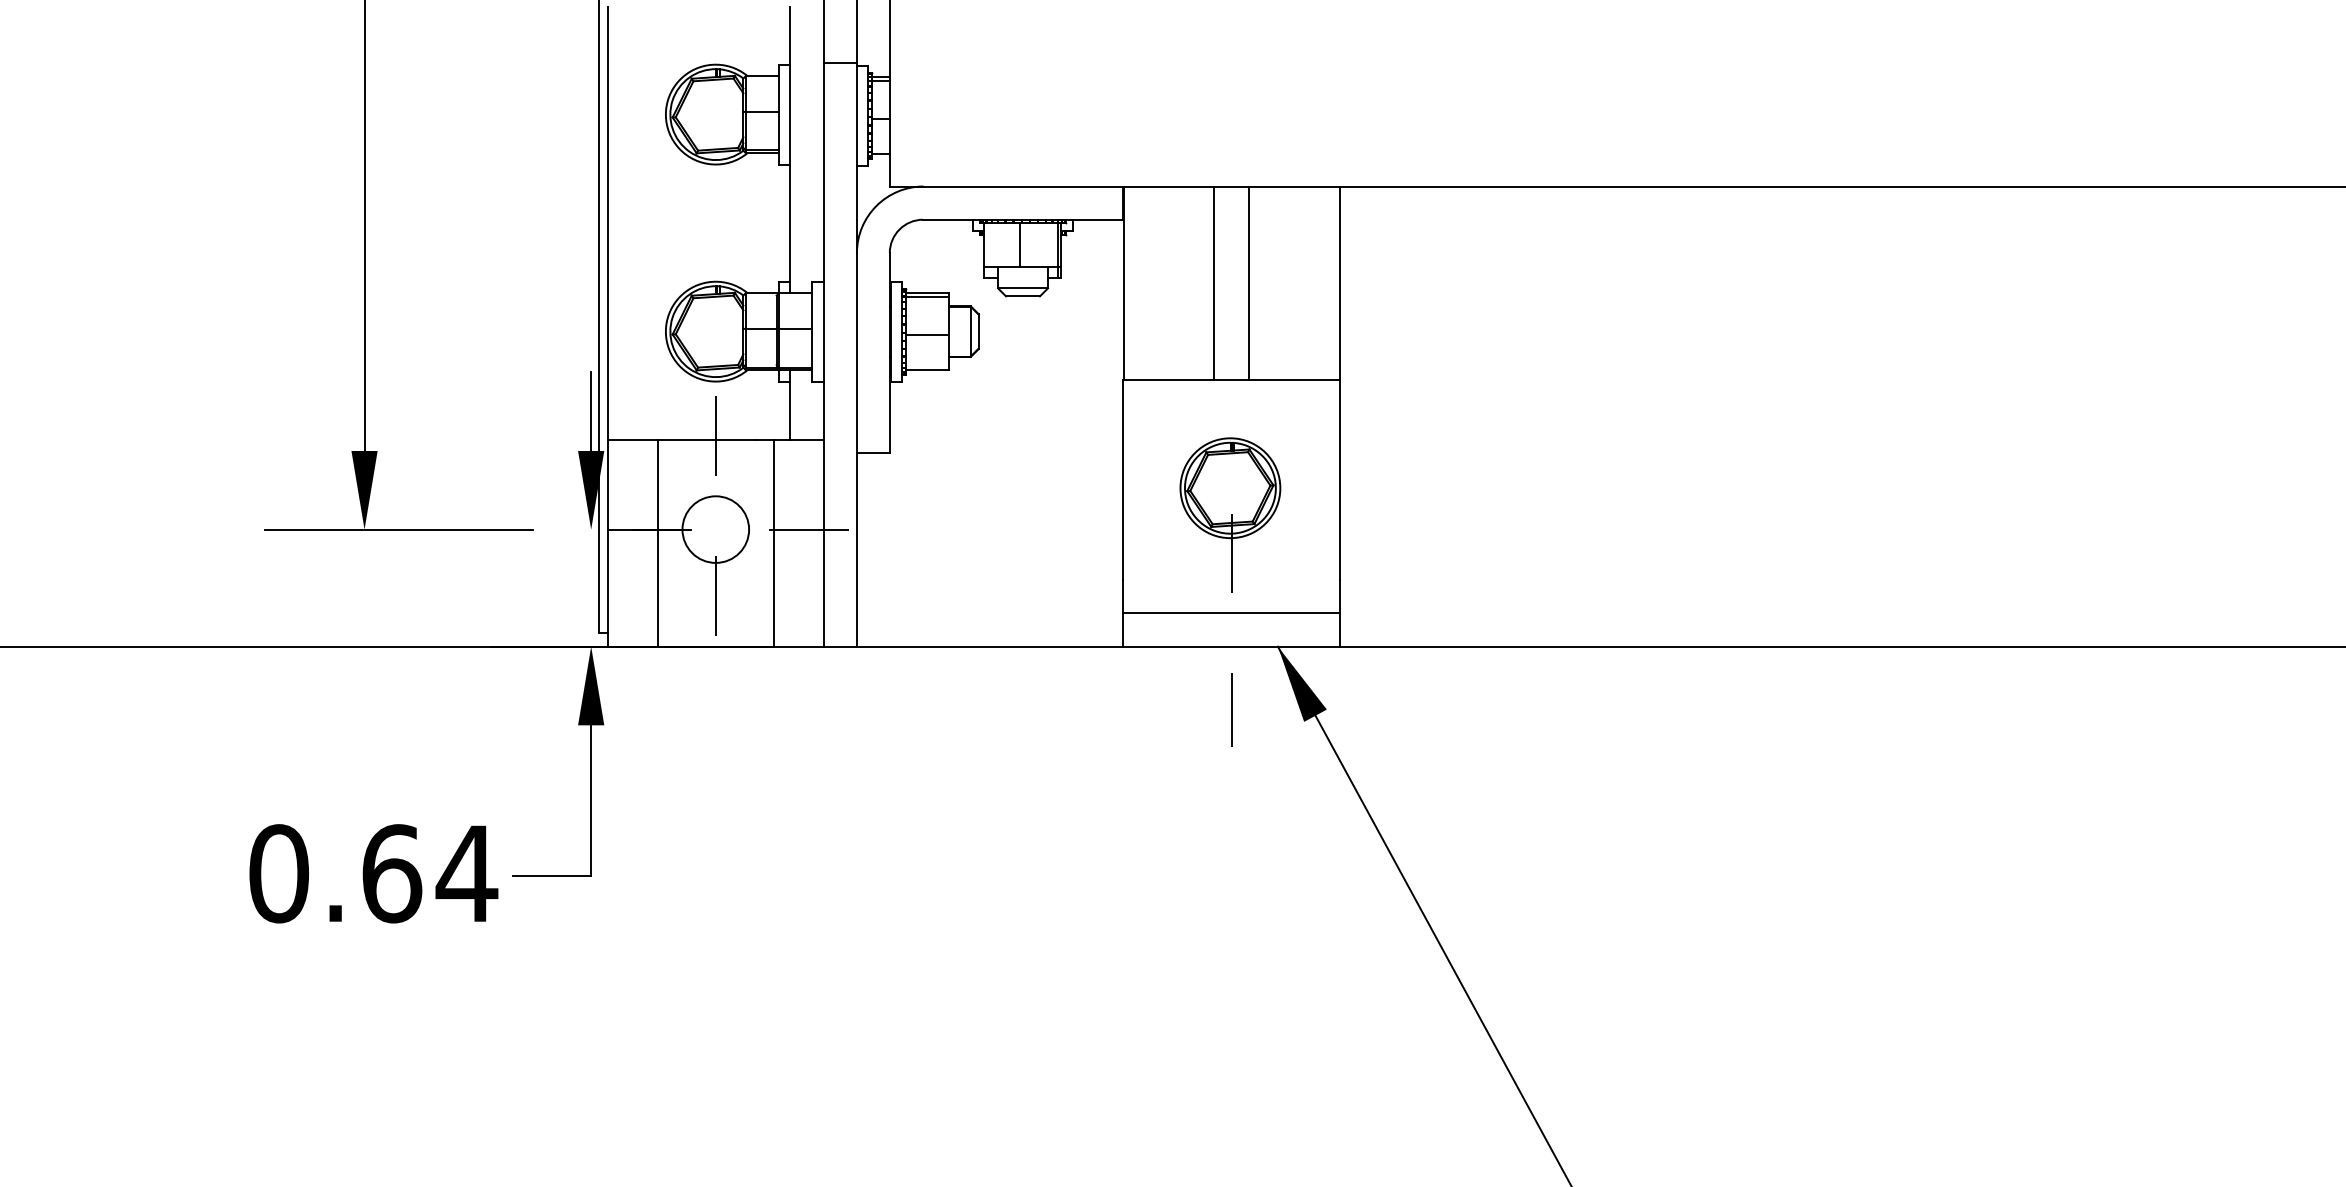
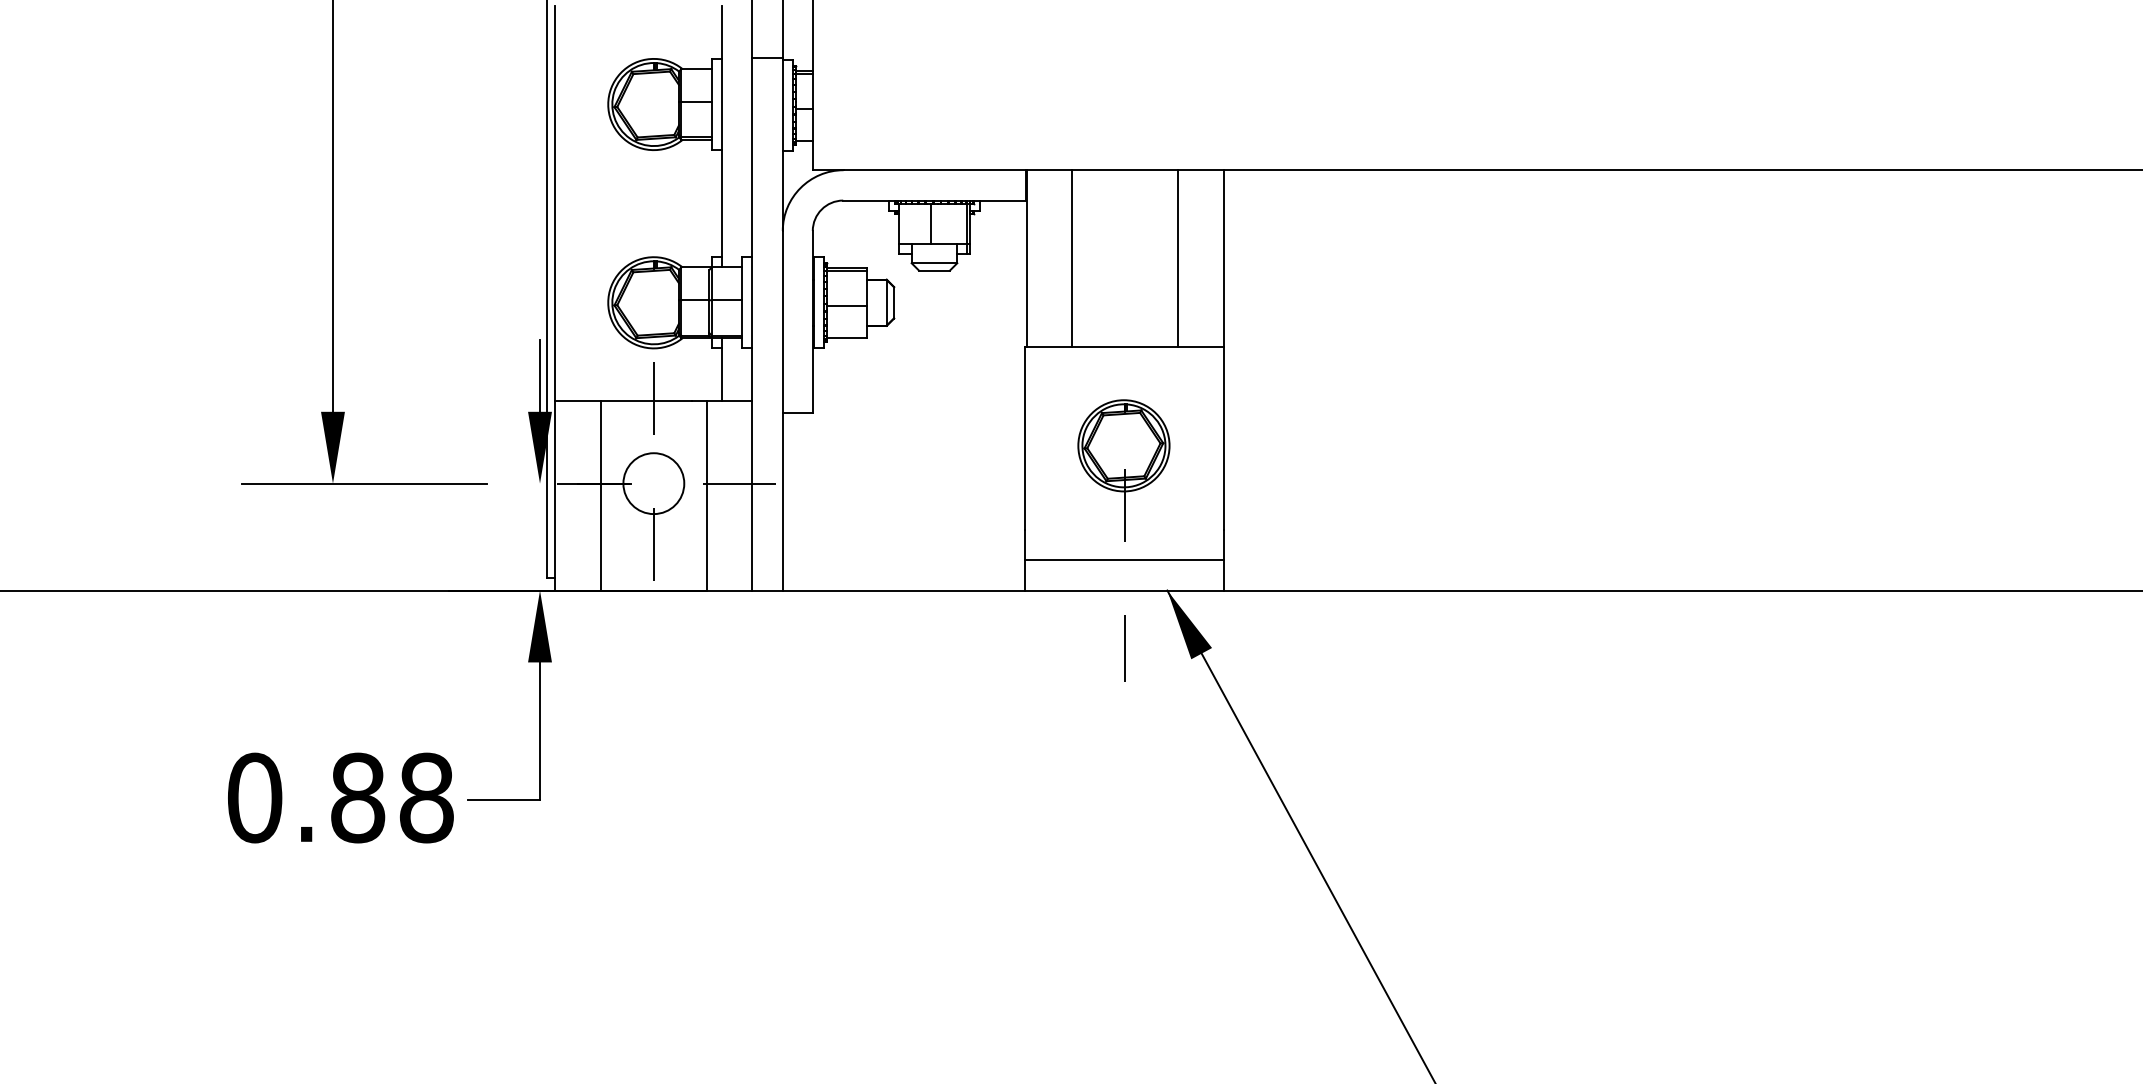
line: (1214, 283) -> (1072, 258), moved
line: (1249, 283) -> (1178, 258), moved
text: (430, 873) -> (393, 797), 0.64 -> 0.88

